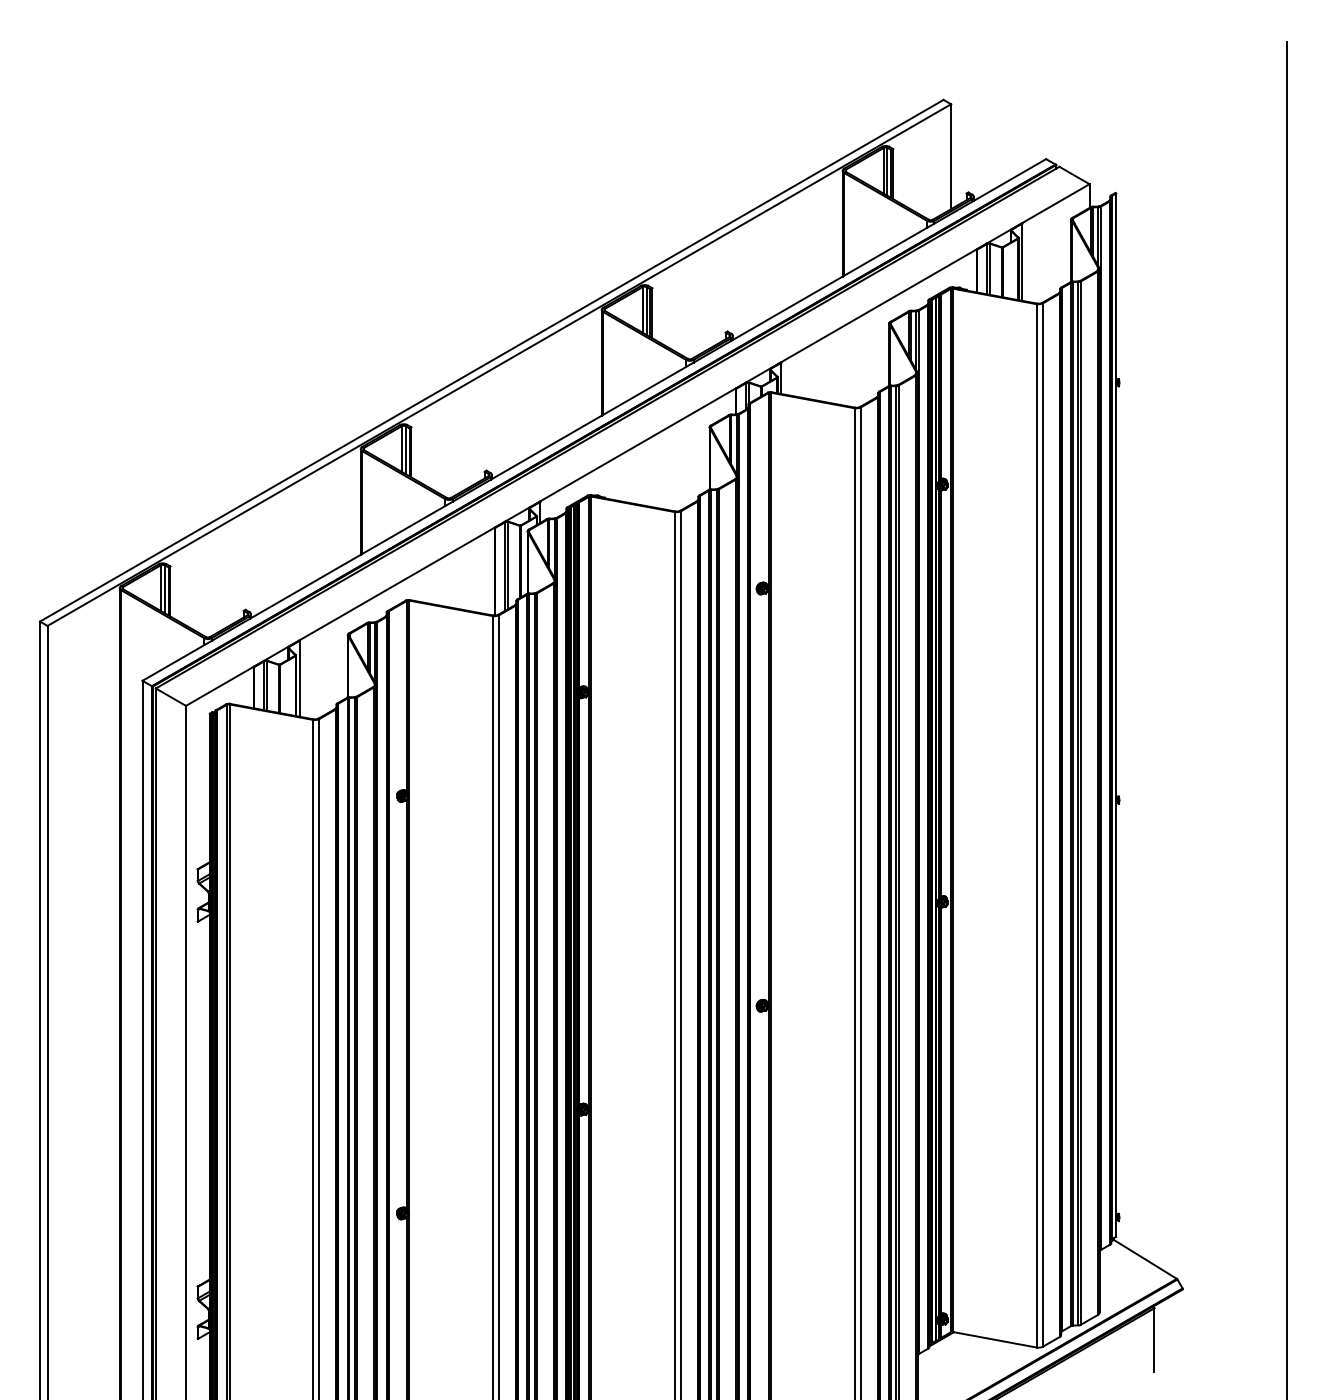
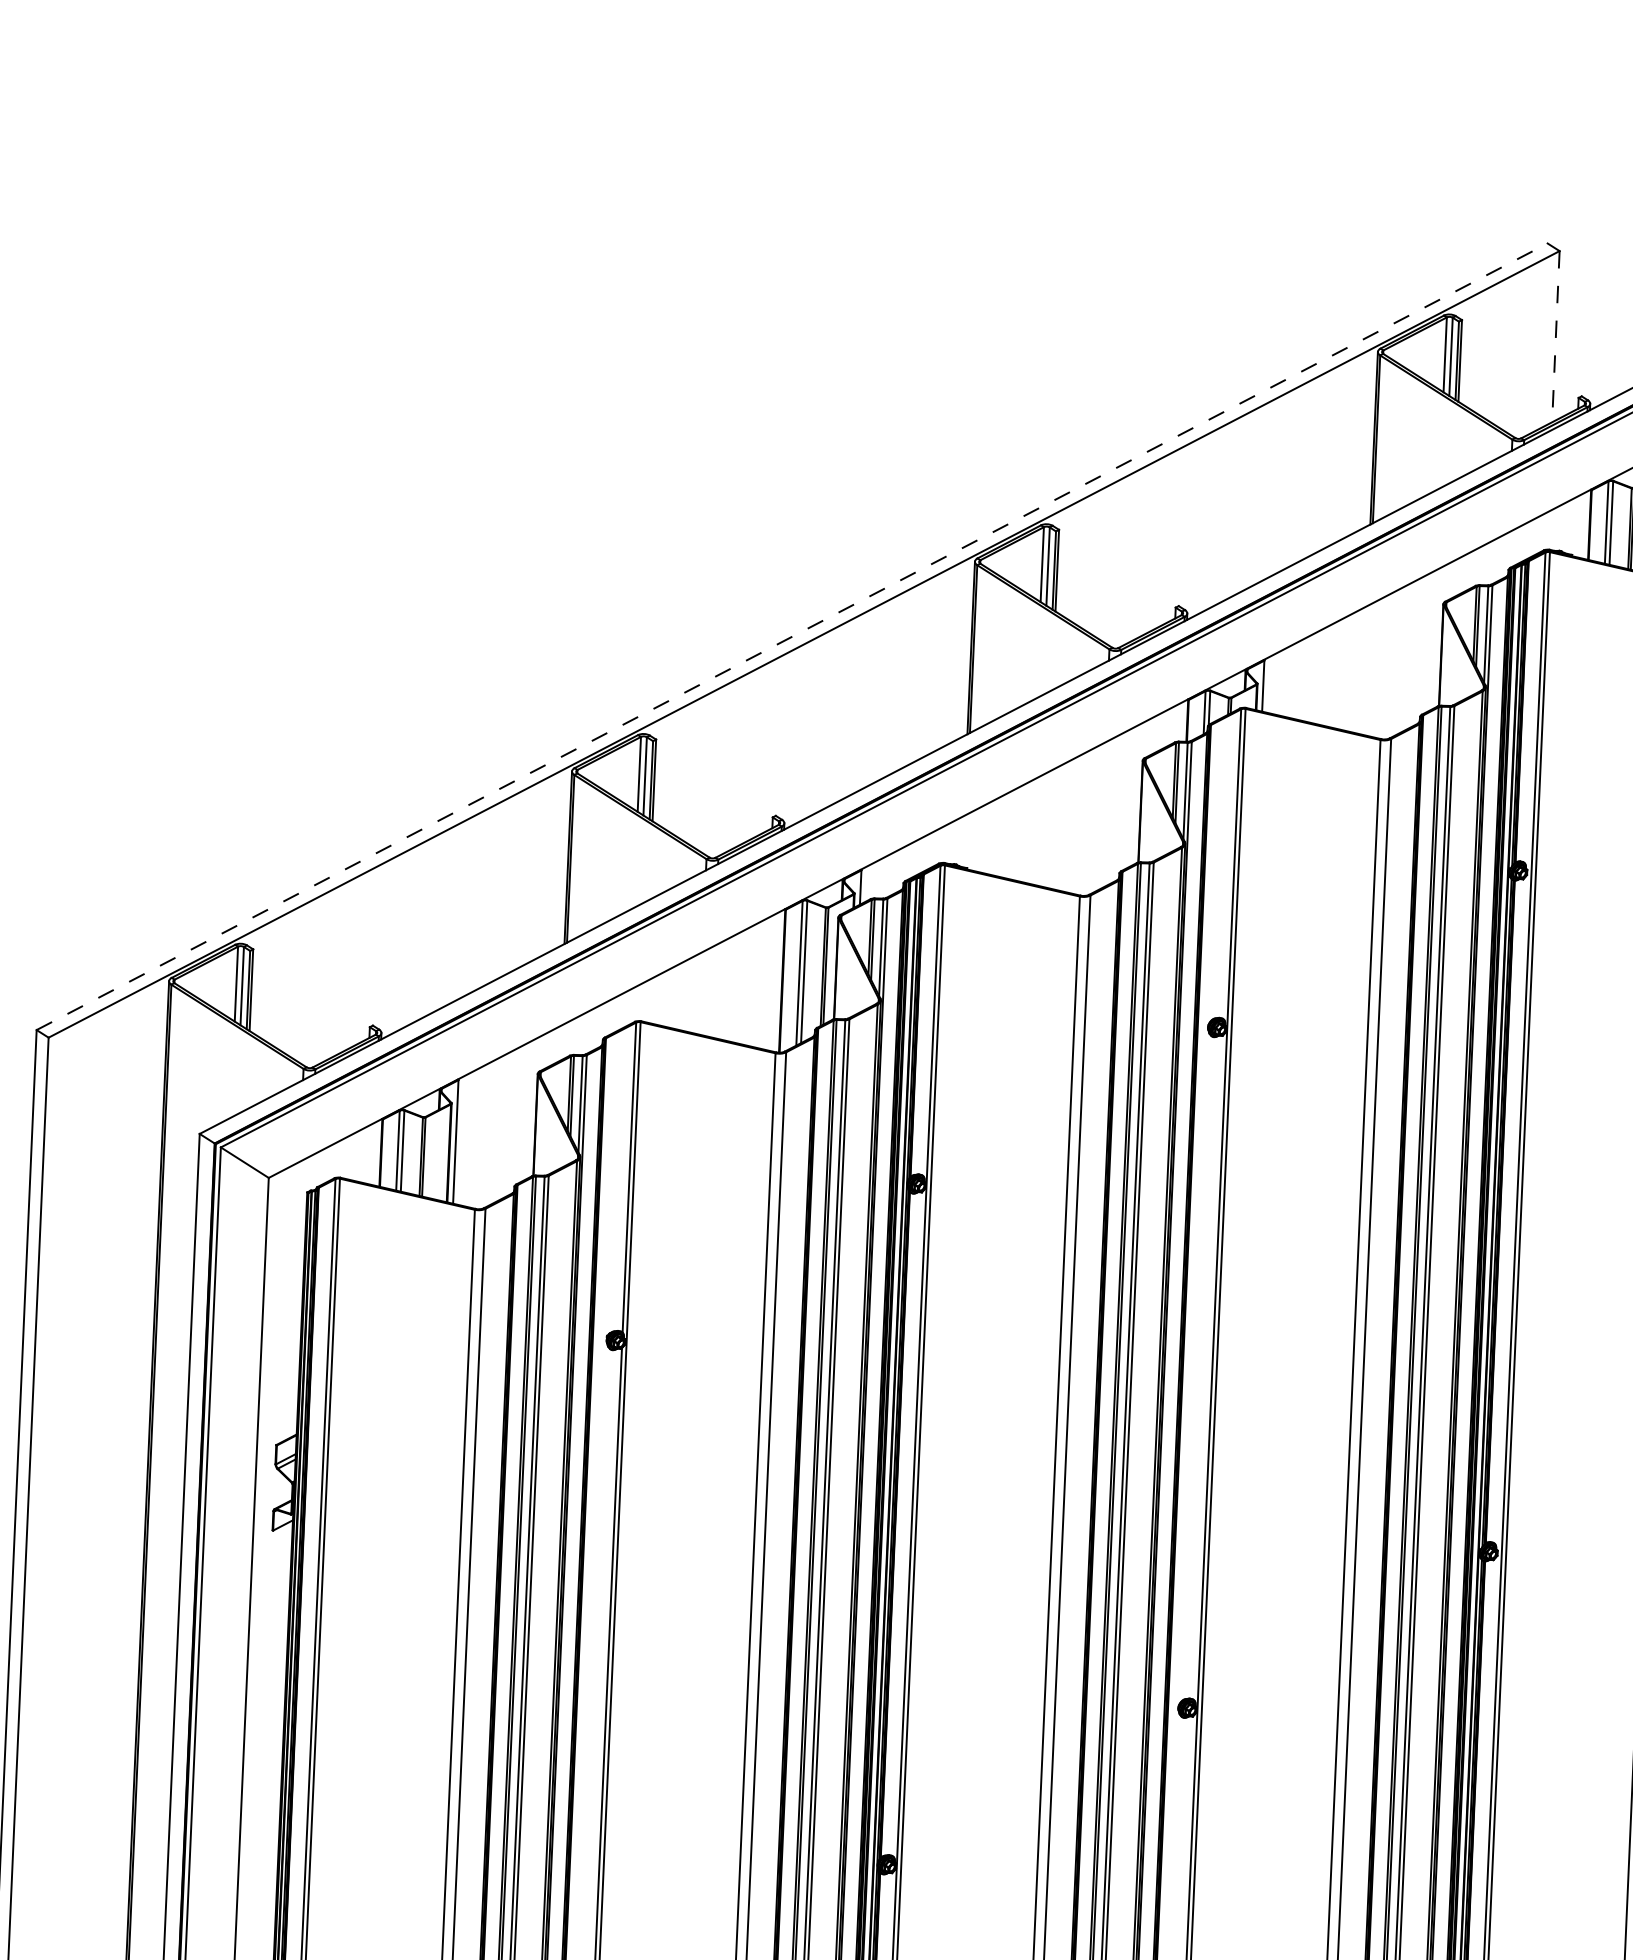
line: (951, 157) -> (1556, 337), solid -> dashed
line: (491, 360) -> (791, 636), solid -> dashed

